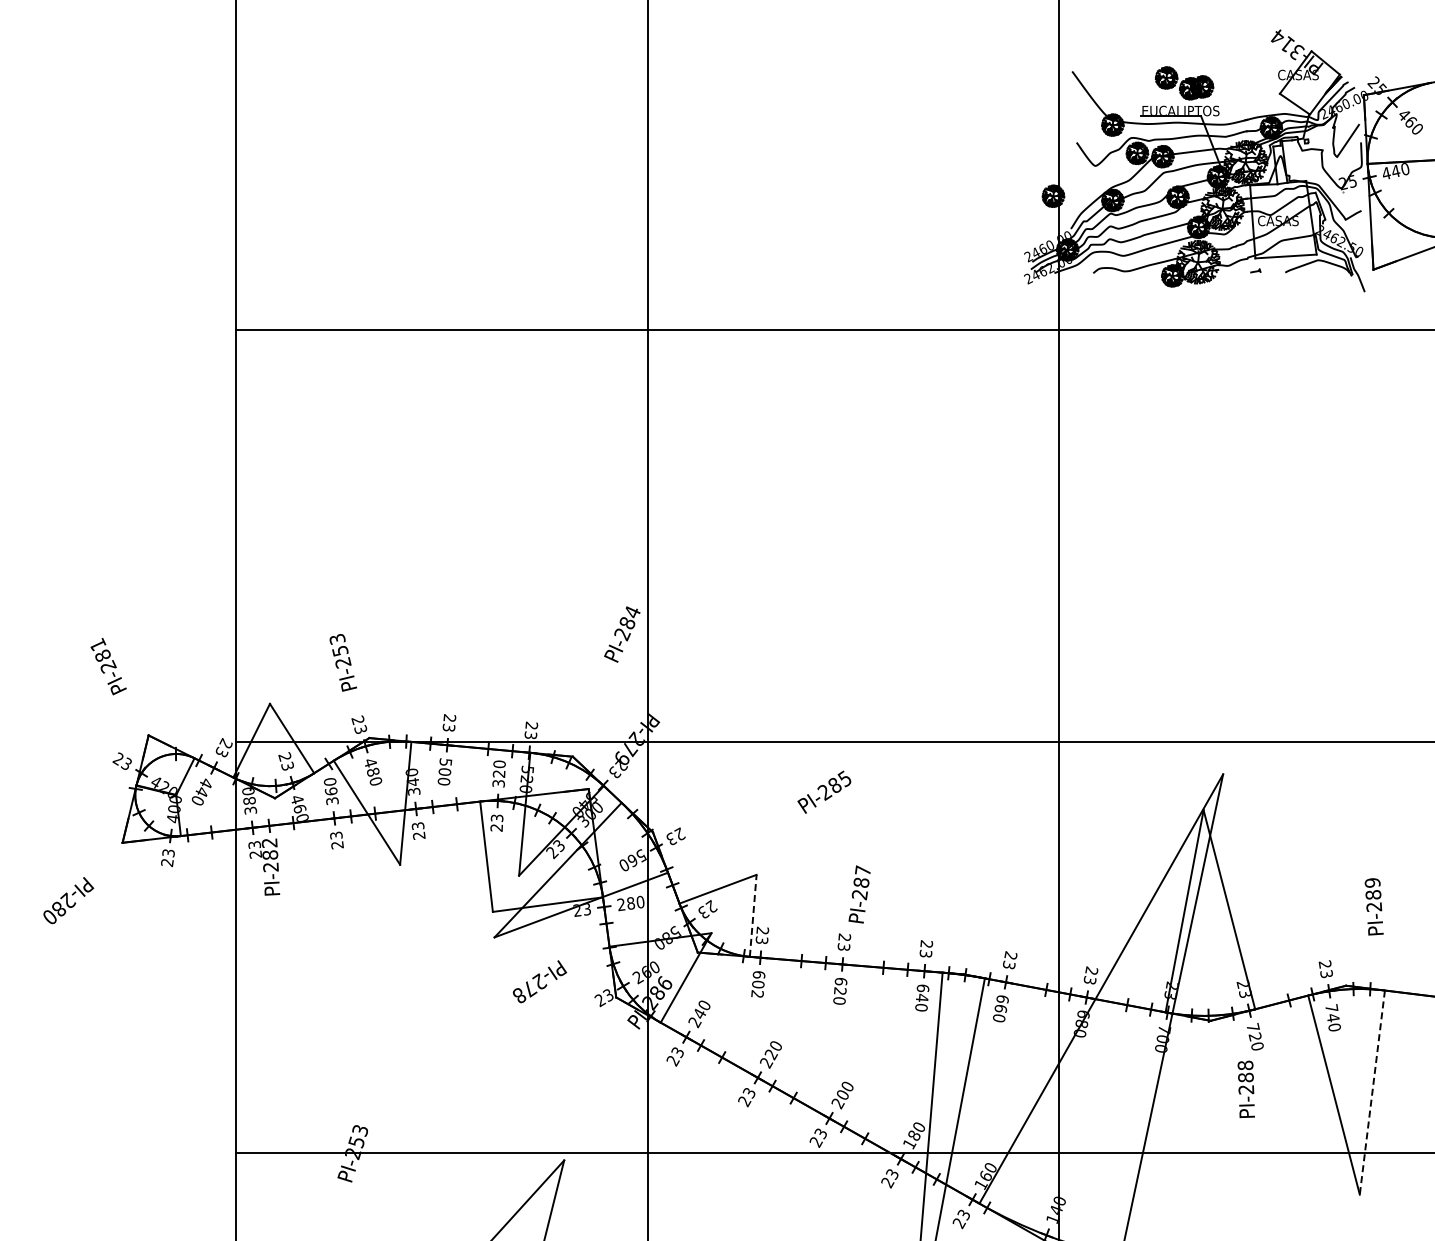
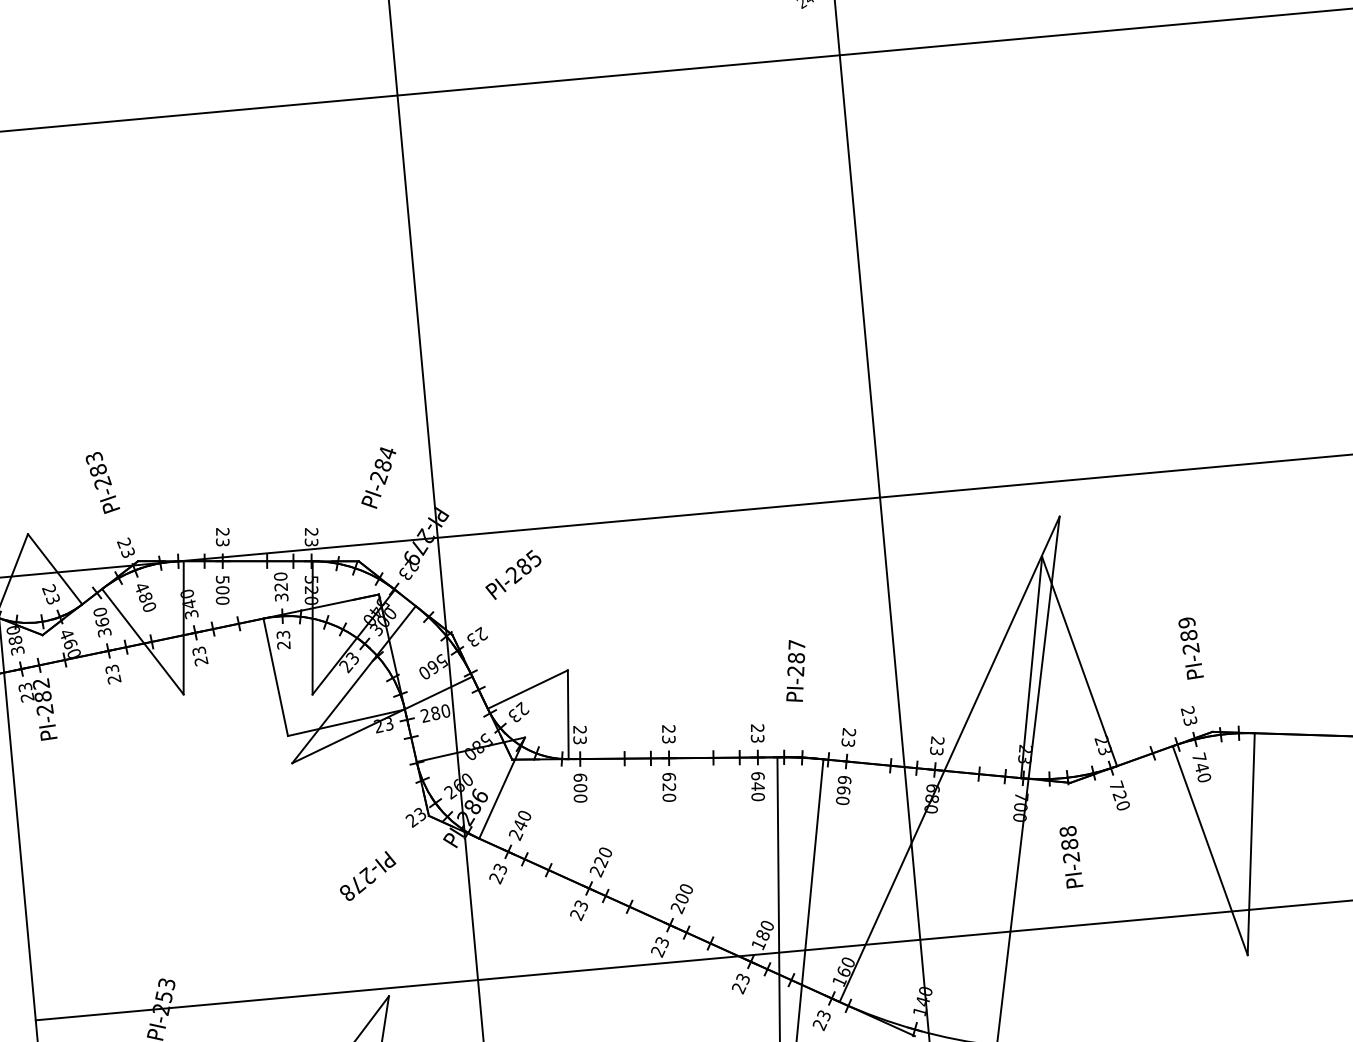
text: (622, 634) -> (378, 477), moved
text: (340, 650) -> (98, 469), PI-253 -> PI-283
text: (824, 791) -> (513, 574), moved
text: (859, 894) -> (795, 670), moved
text: (1373, 906) -> (1190, 648), moved
line: (753, 915) -> (568, 714), dashed -> solid
text: (539, 981) -> (367, 875), moved
text: (757, 994) -> (580, 798), 602 -> 600
text: (1245, 1088) -> (1070, 856), moved
line: (1372, 1092) -> (1251, 844), dashed -> solid

